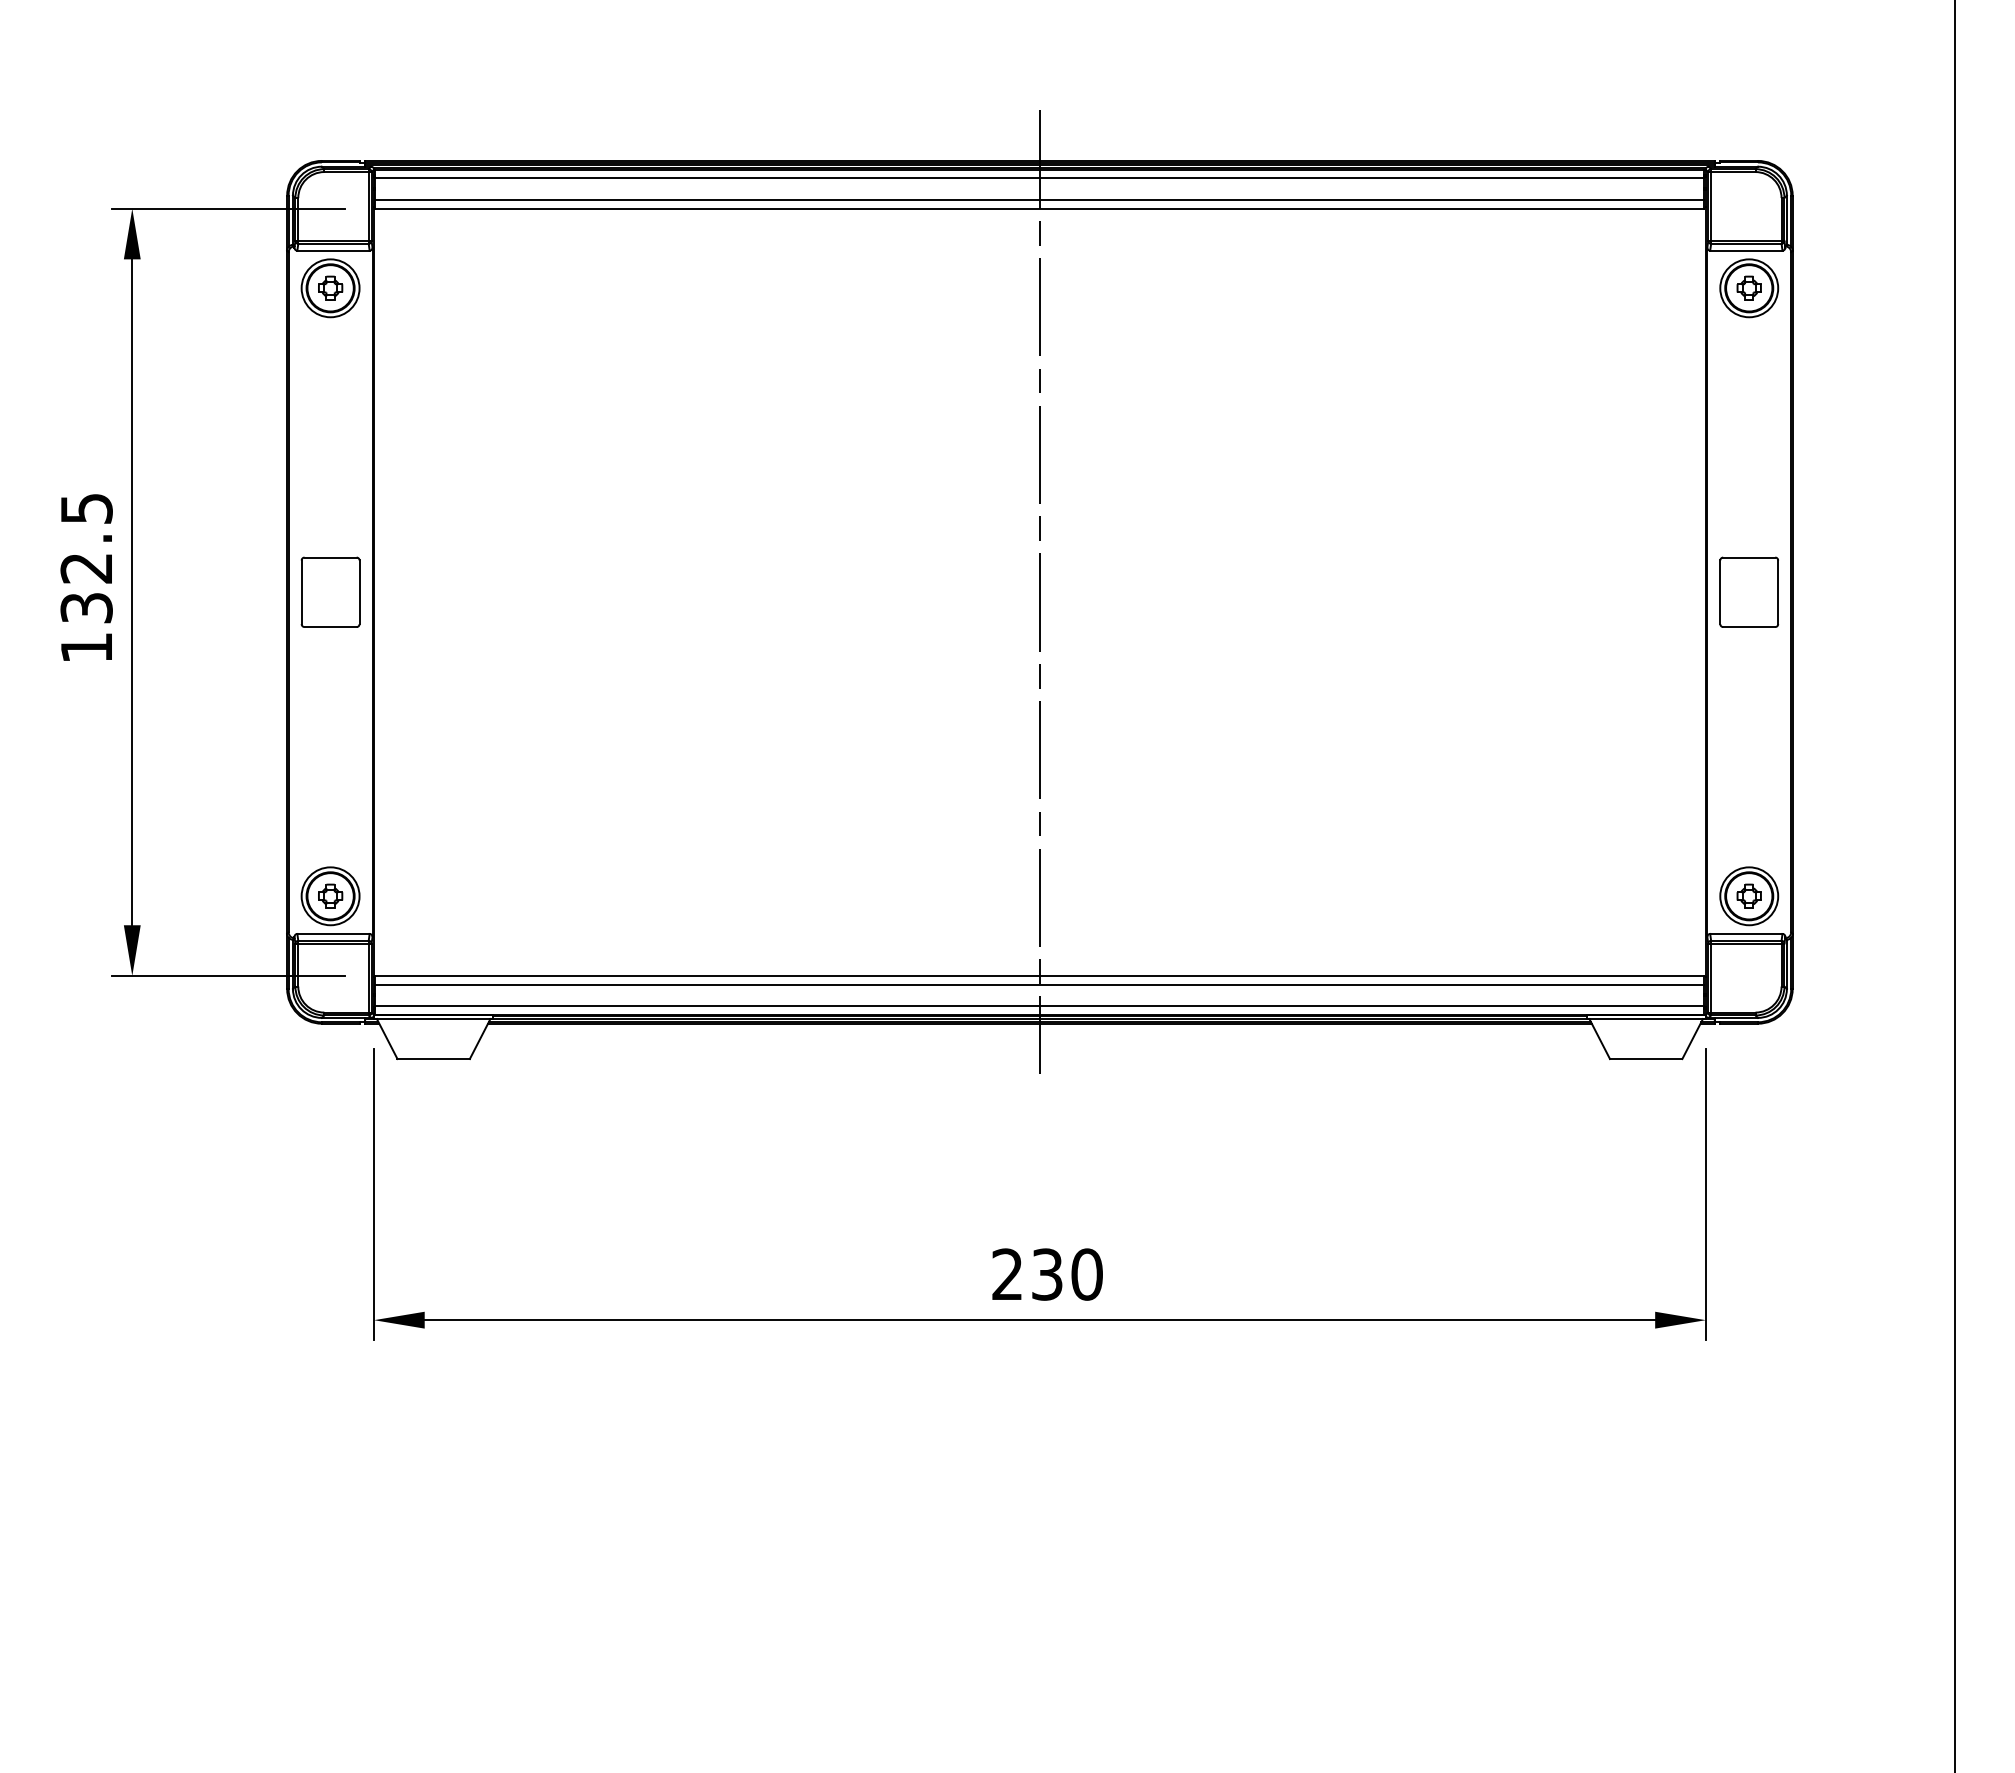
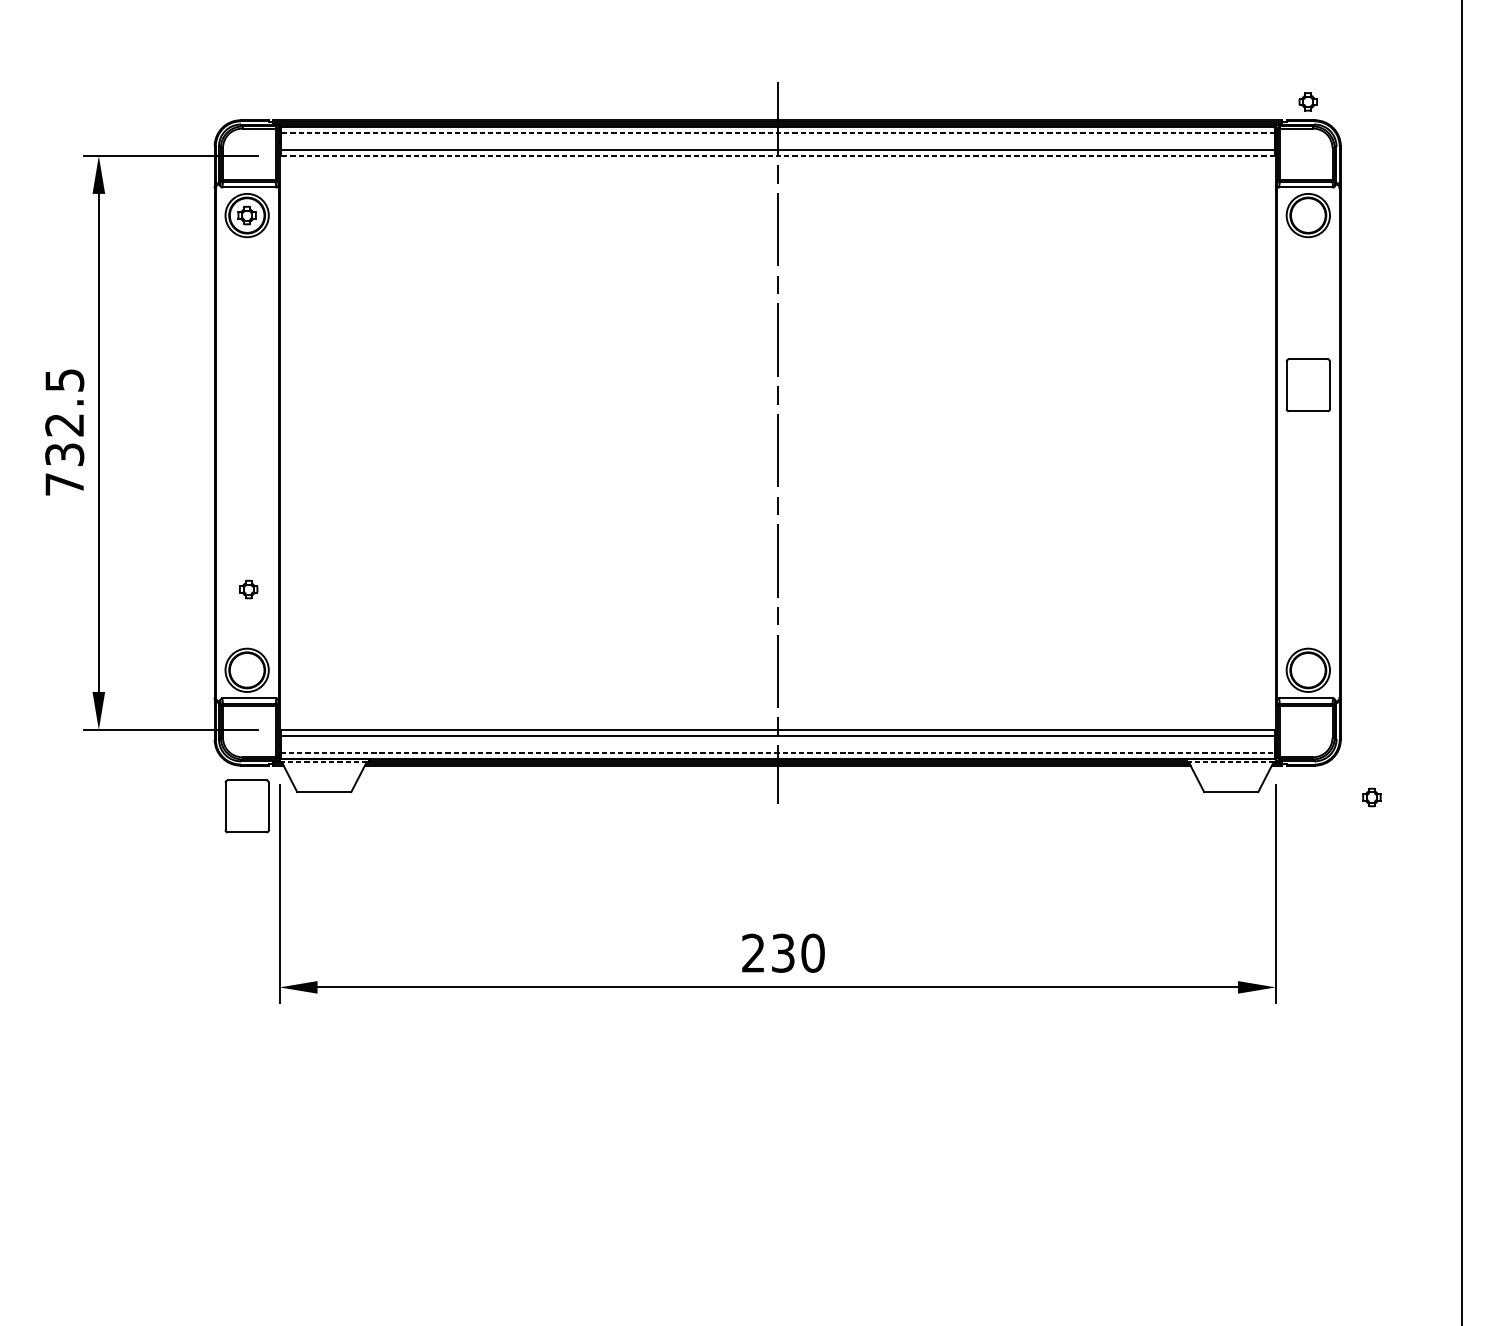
line: (1039, 178) -> (777, 133), solid -> dashed
line: (1039, 208) -> (777, 155), solid -> dashed
part: (1748, 287) -> (1307, 101), moved
part: (330, 591) -> (247, 805), moved
part: (1748, 591) -> (1307, 384), moved
text: (86, 647) -> (64, 484), 132.5 -> 732.5
part: (330, 895) -> (248, 588), moved
part: (1748, 895) -> (1371, 796), moved
line: (1040, 1006) -> (778, 752), solid -> dashed
line: (433, 1019) -> (324, 762), solid -> dashed
line: (1646, 1019) -> (1231, 762), solid -> dashed

